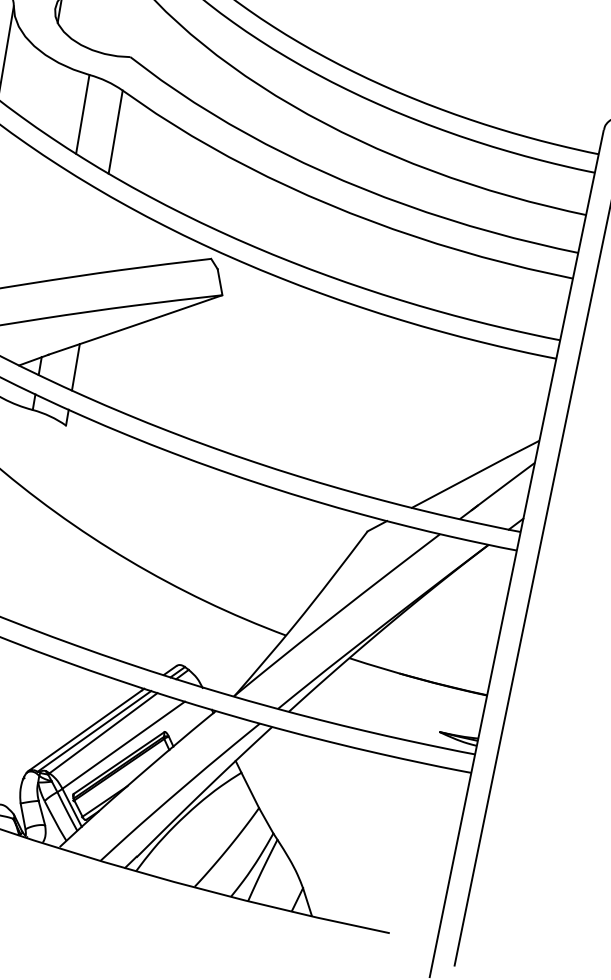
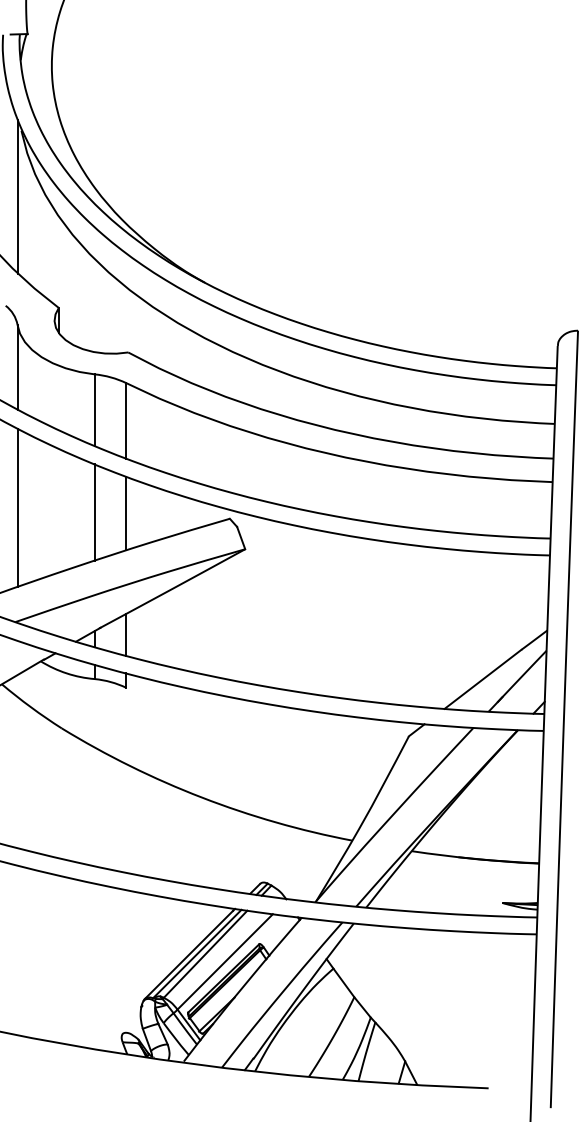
line: (63, 226) -> (94, 512), added
line: (98, 233) -> (126, 513), added

